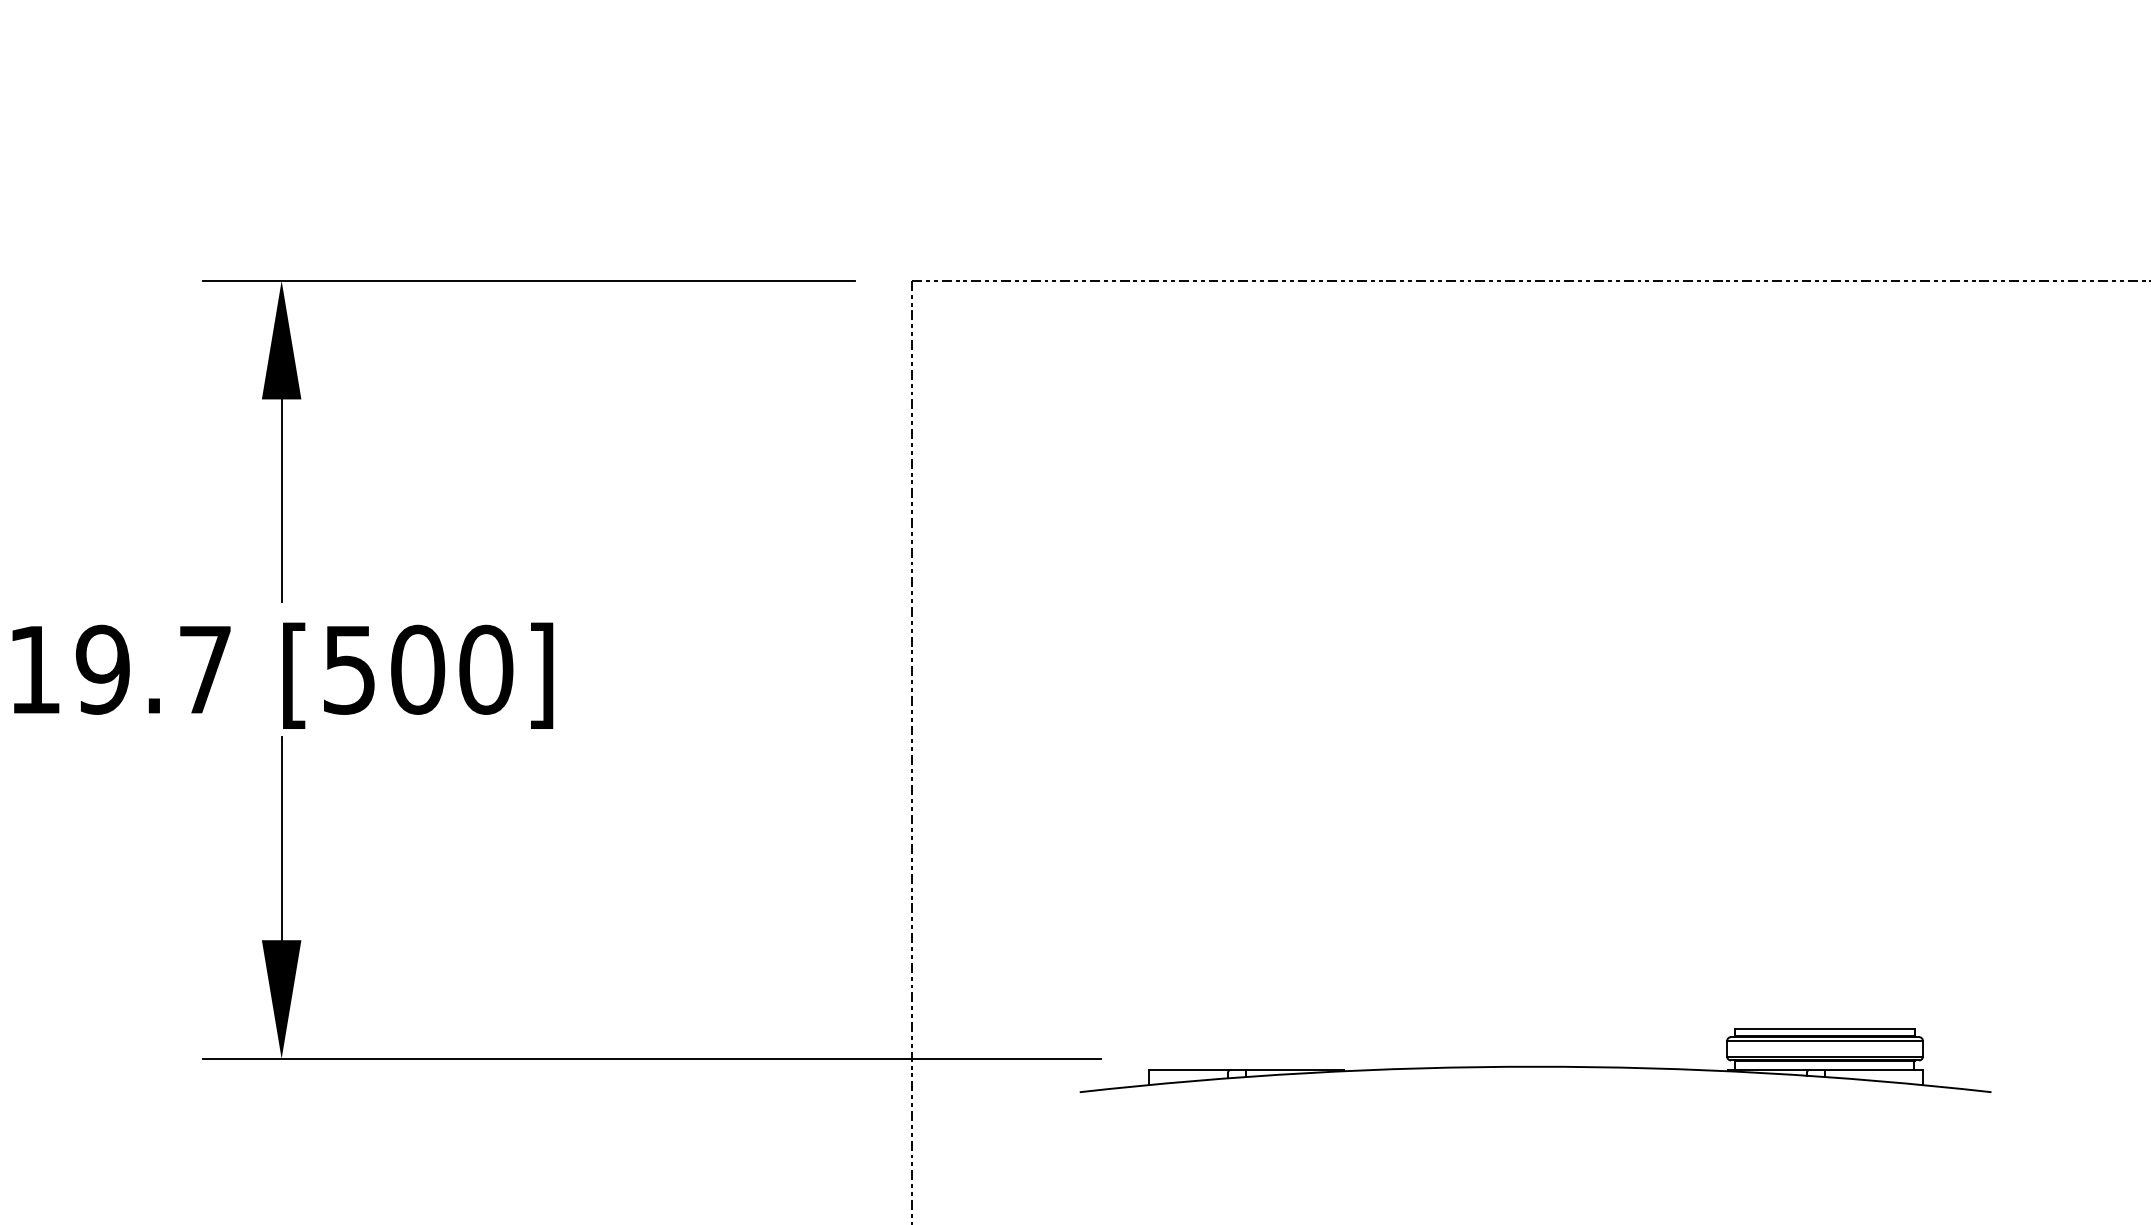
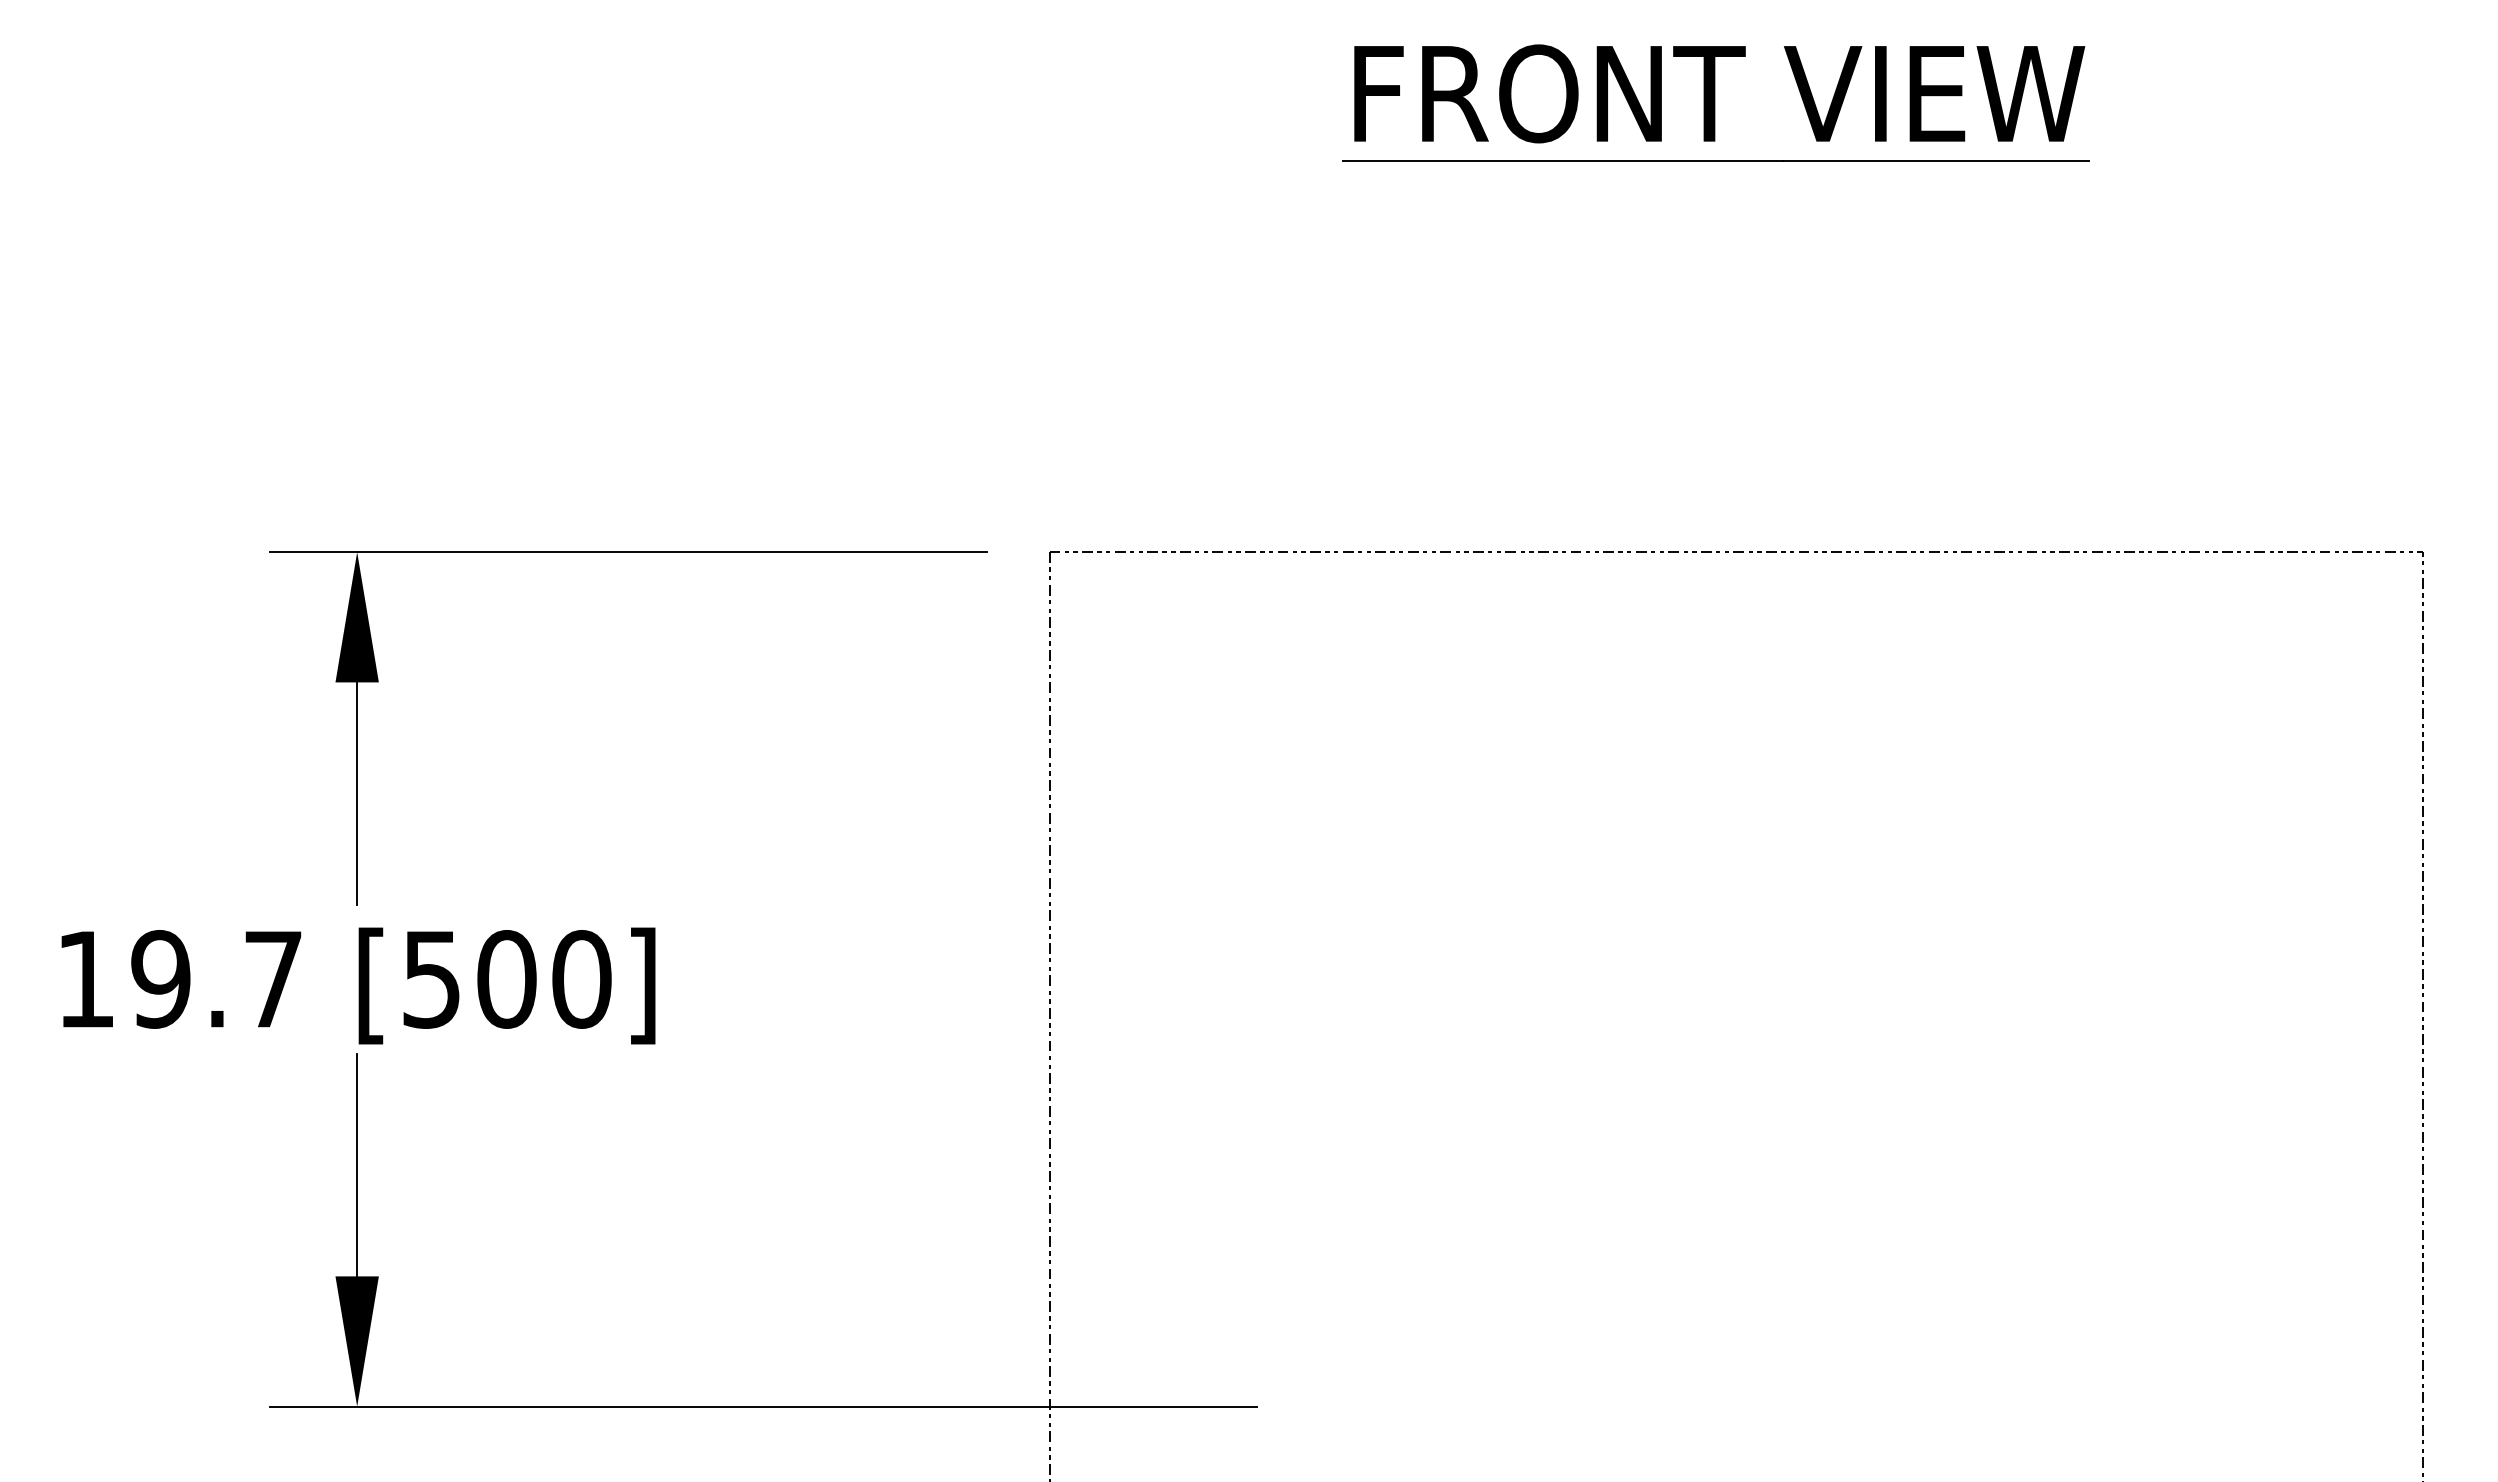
part: (1535, 1060) -> (1734, 1408), removed

